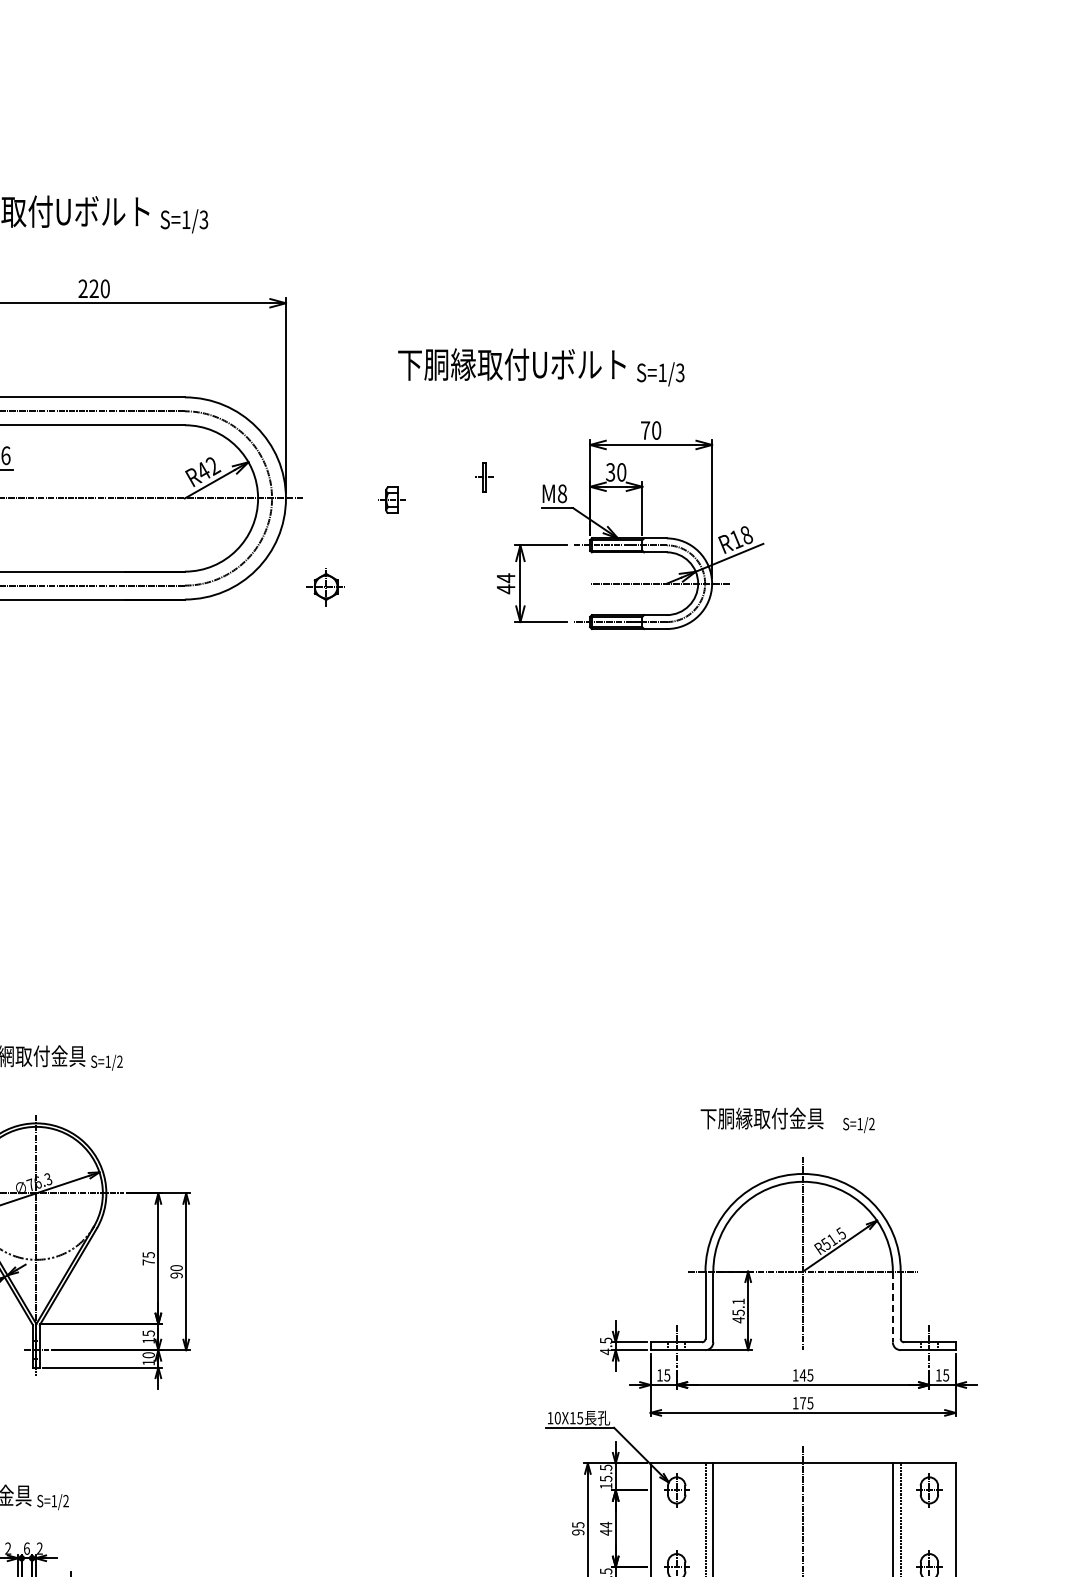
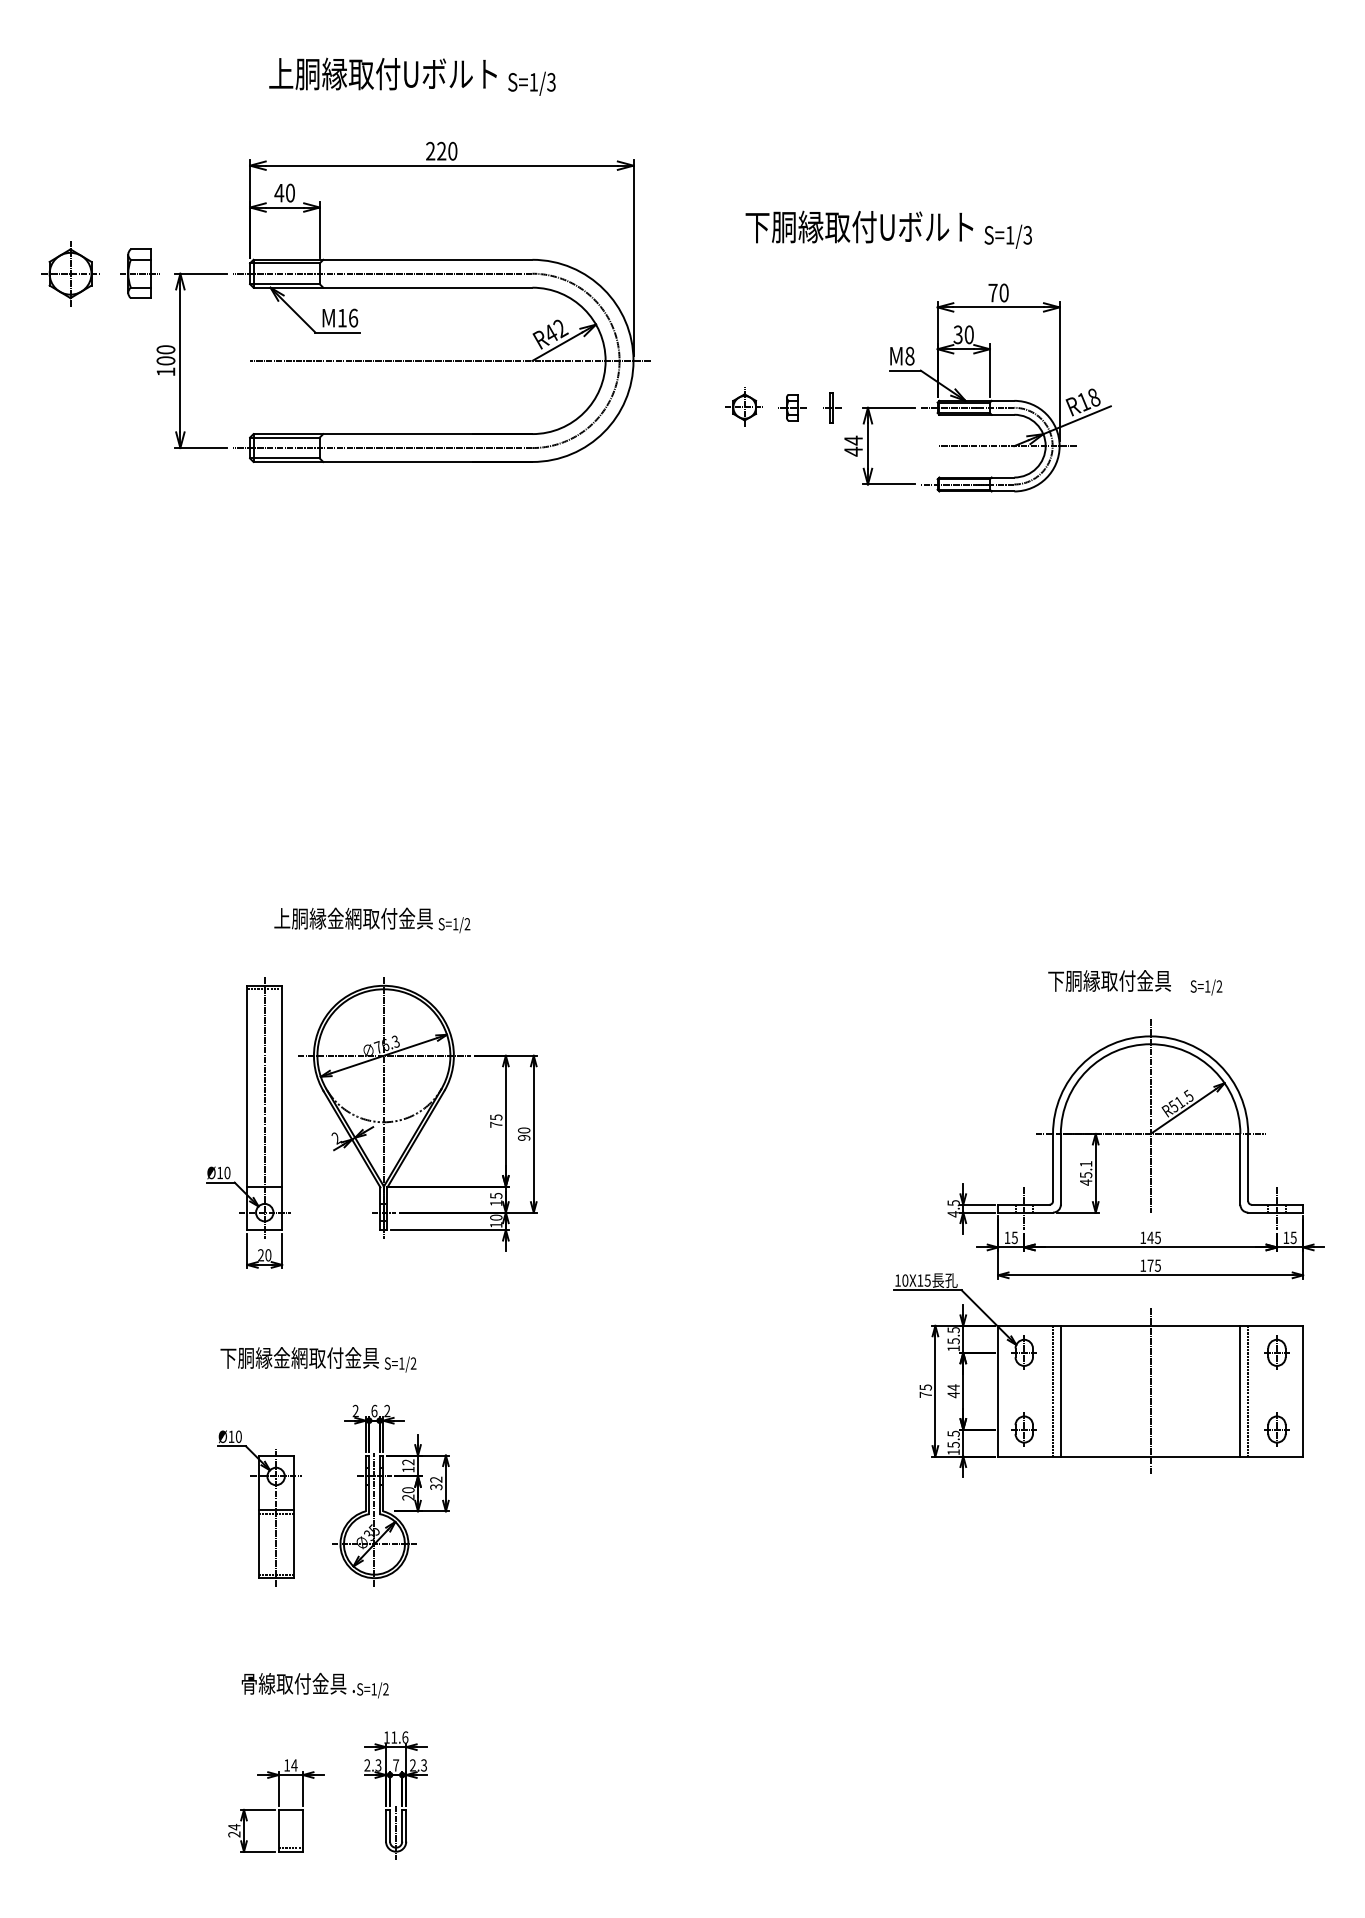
part: (484, 477) -> (832, 407), moved
part: (391, 500) -> (792, 407), moved
part: (324, 586) -> (743, 406), moved
line: (892, 1307) -> (1240, 1169), dashed -> solid
text: (577, 1532) -> (925, 1394), 95 -> 75

